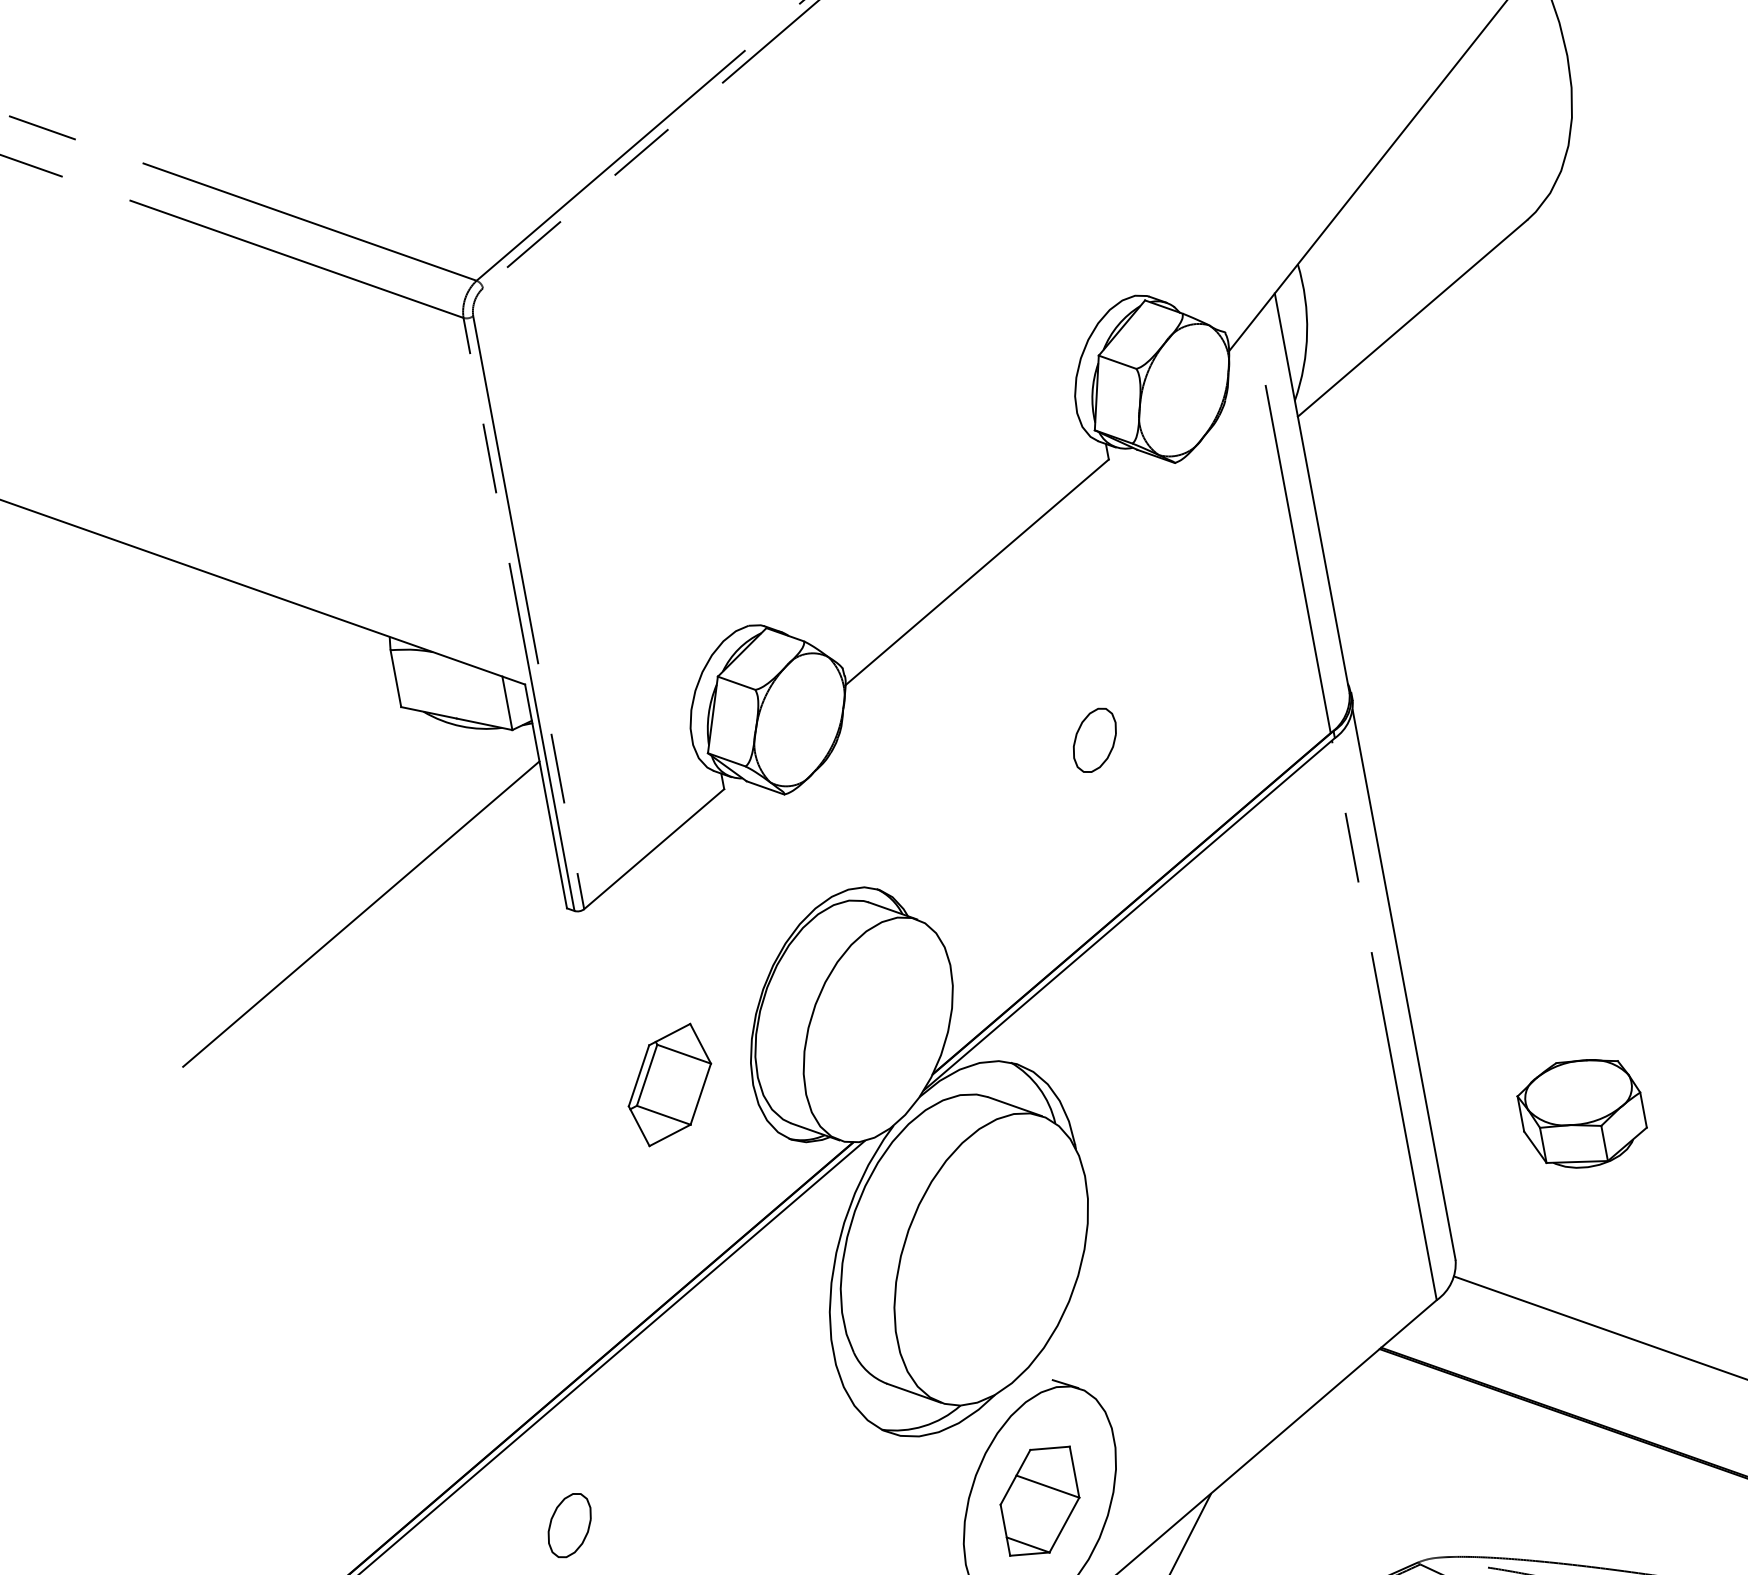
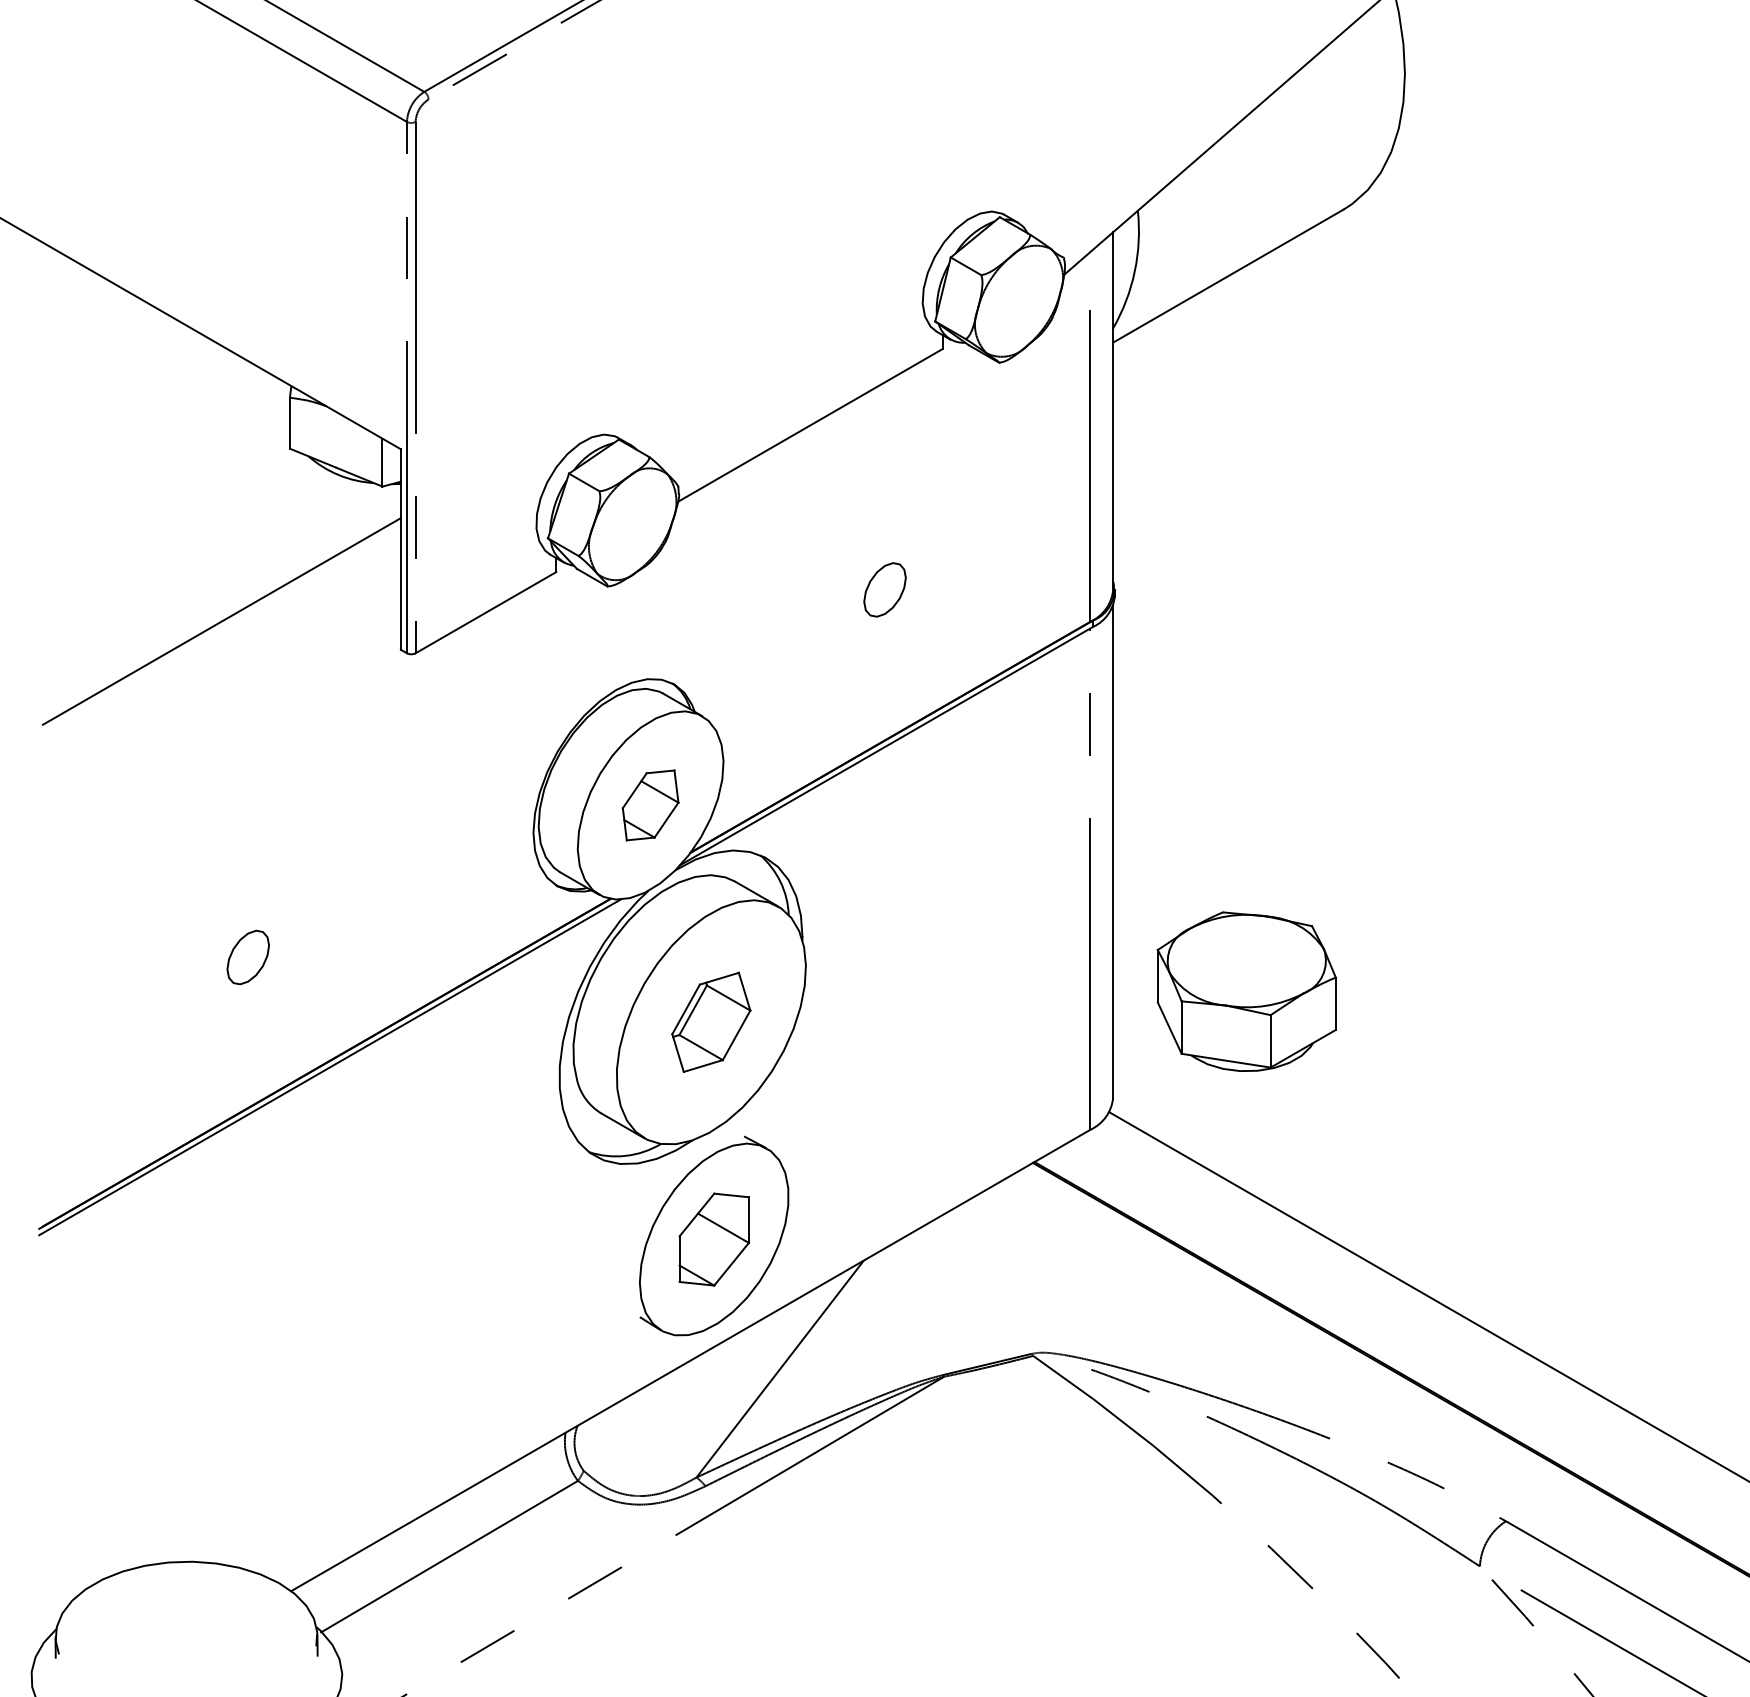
part: (878, 1030) -> (650, 805), added
part: (669, 1083) -> (711, 1021), moved
part: (1582, 1113) -> (1246, 991), size x1.67
part: (568, 1525) -> (247, 957), moved

